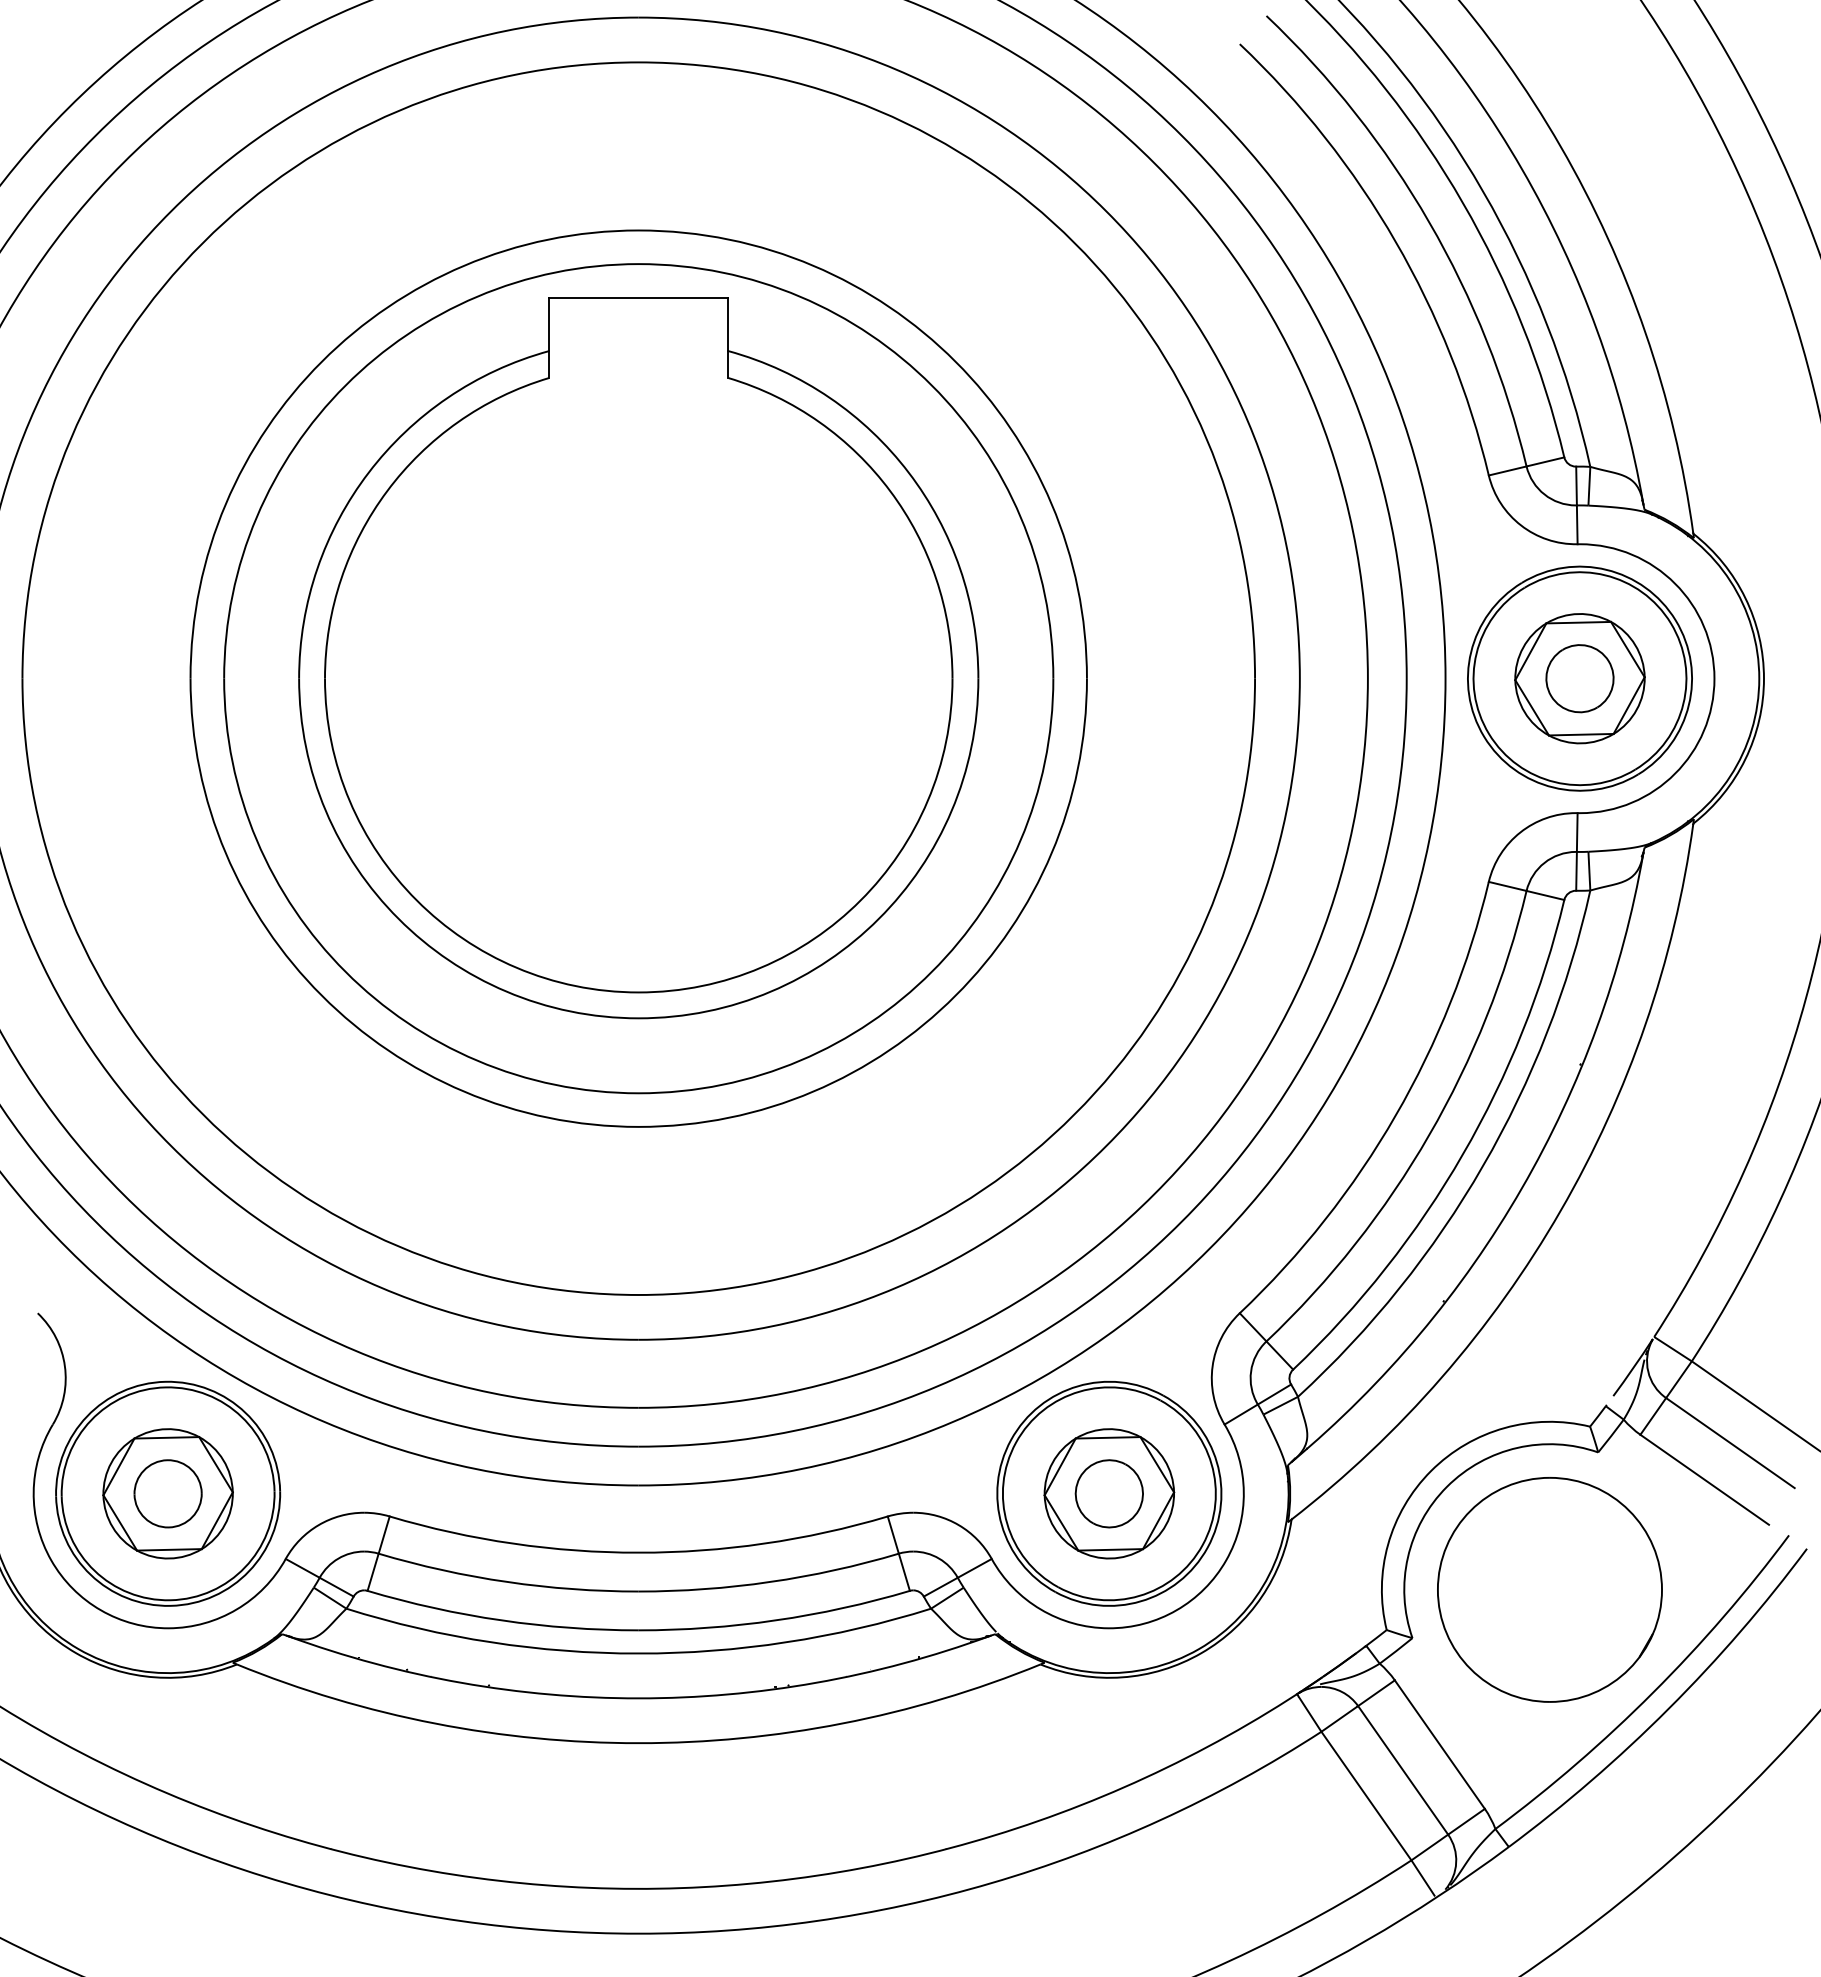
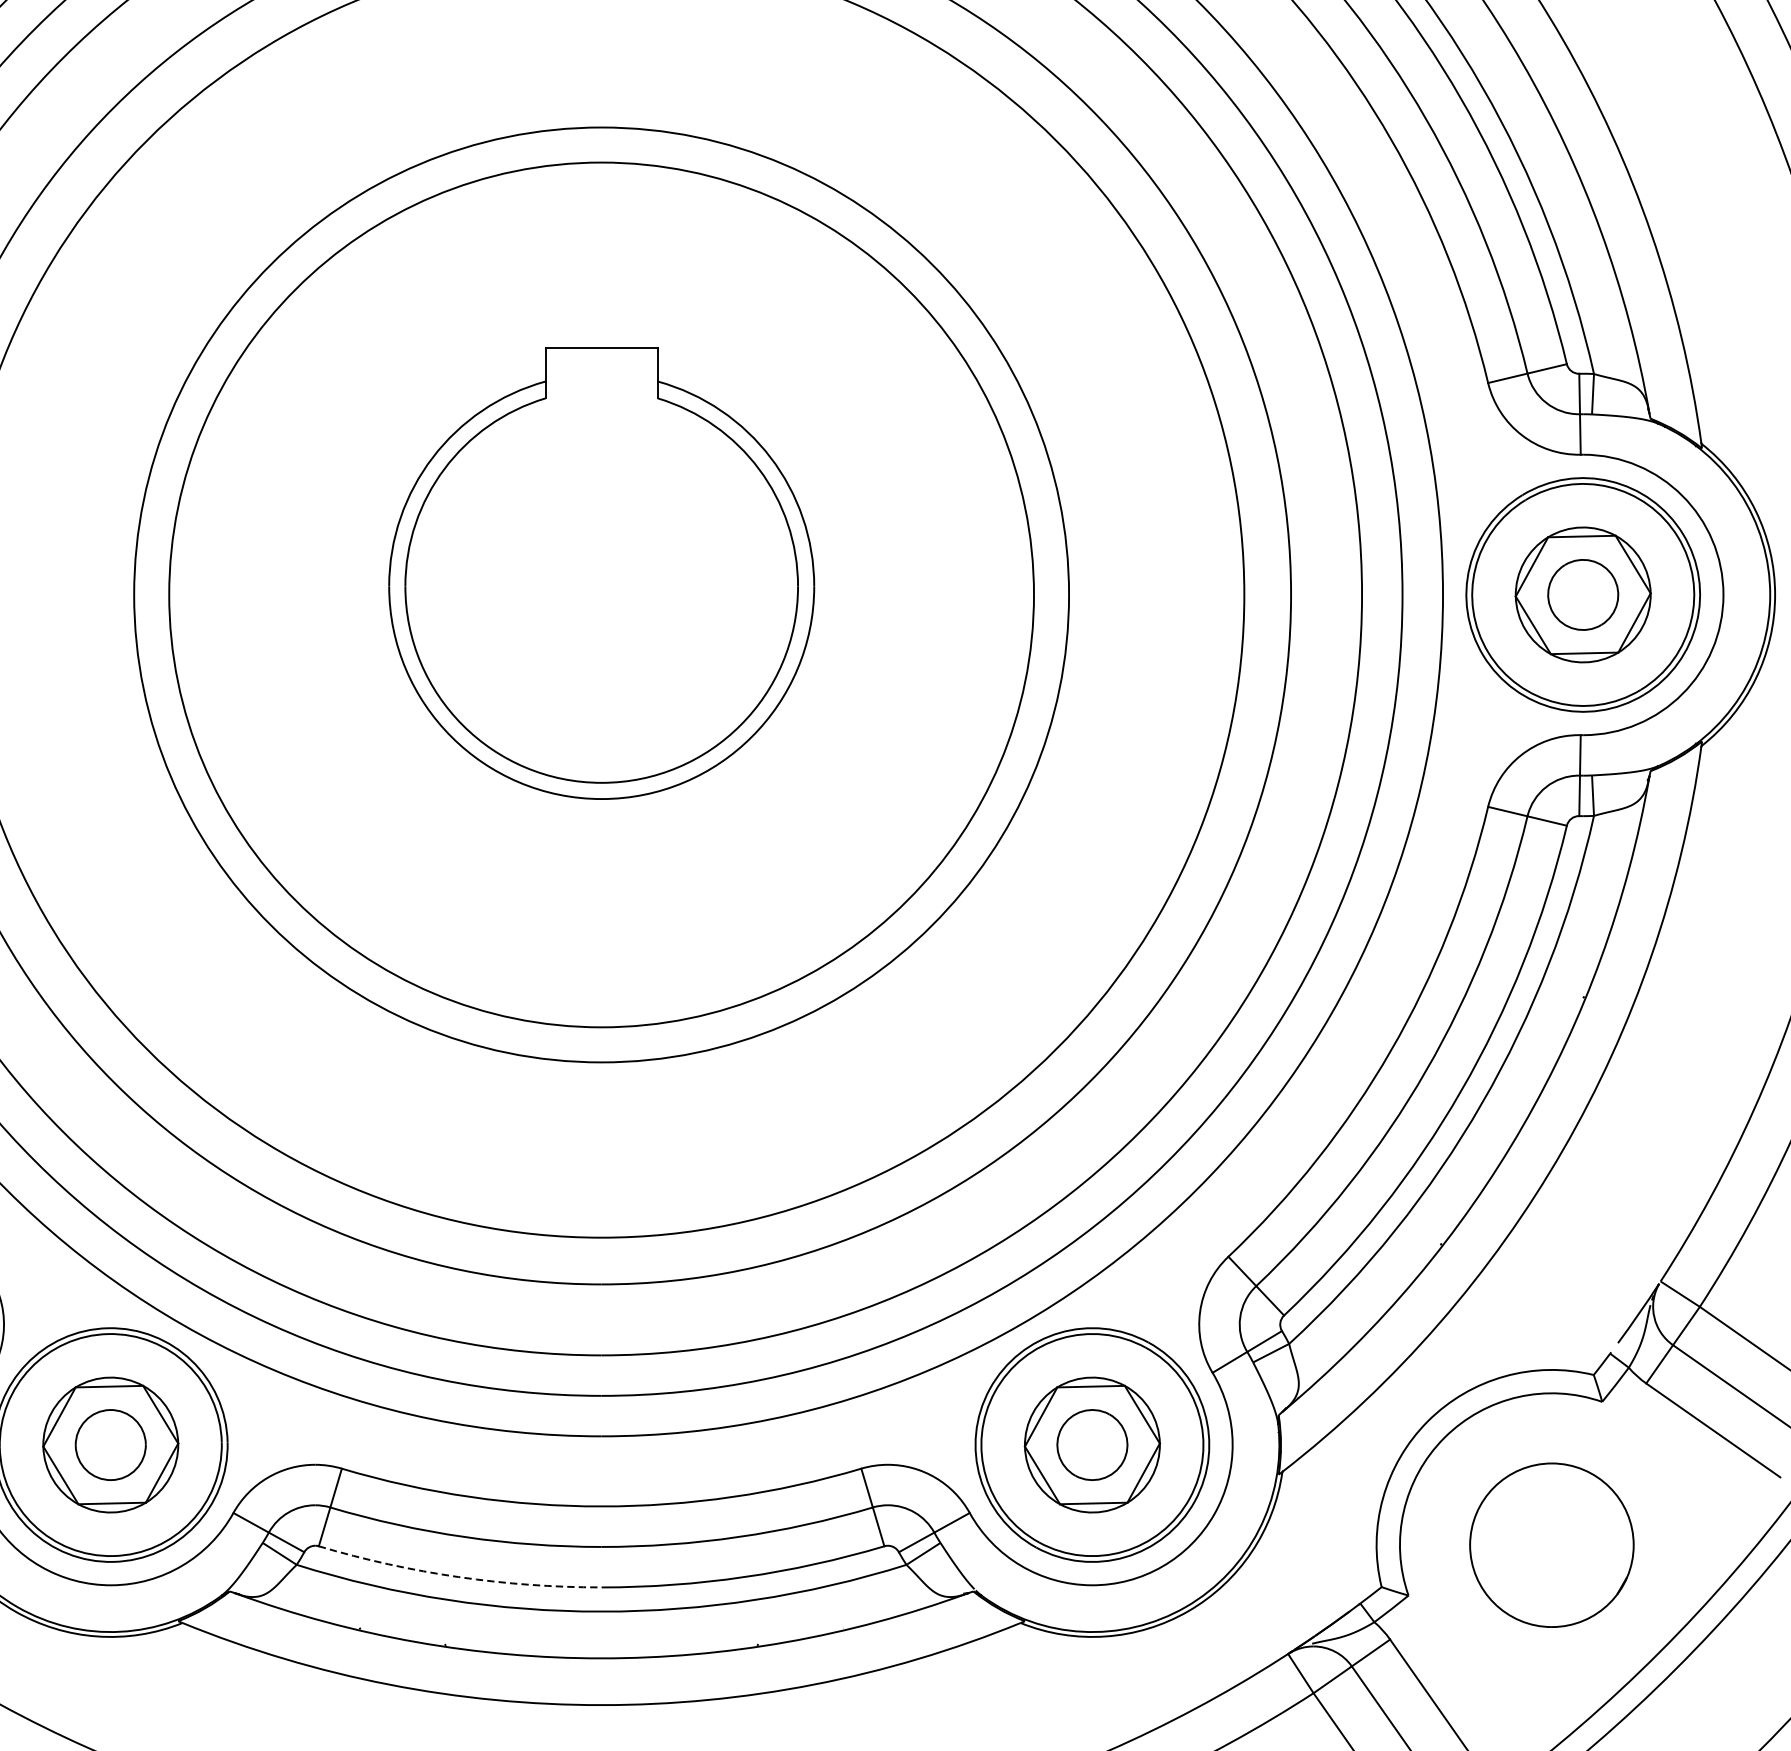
part: (638, 658) -> (601, 573), size x0.6
part: (1549, 1589) -> (1551, 1544), size x0.7
arc: (501, 1620) -> (458, 1577), solid -> dashed

